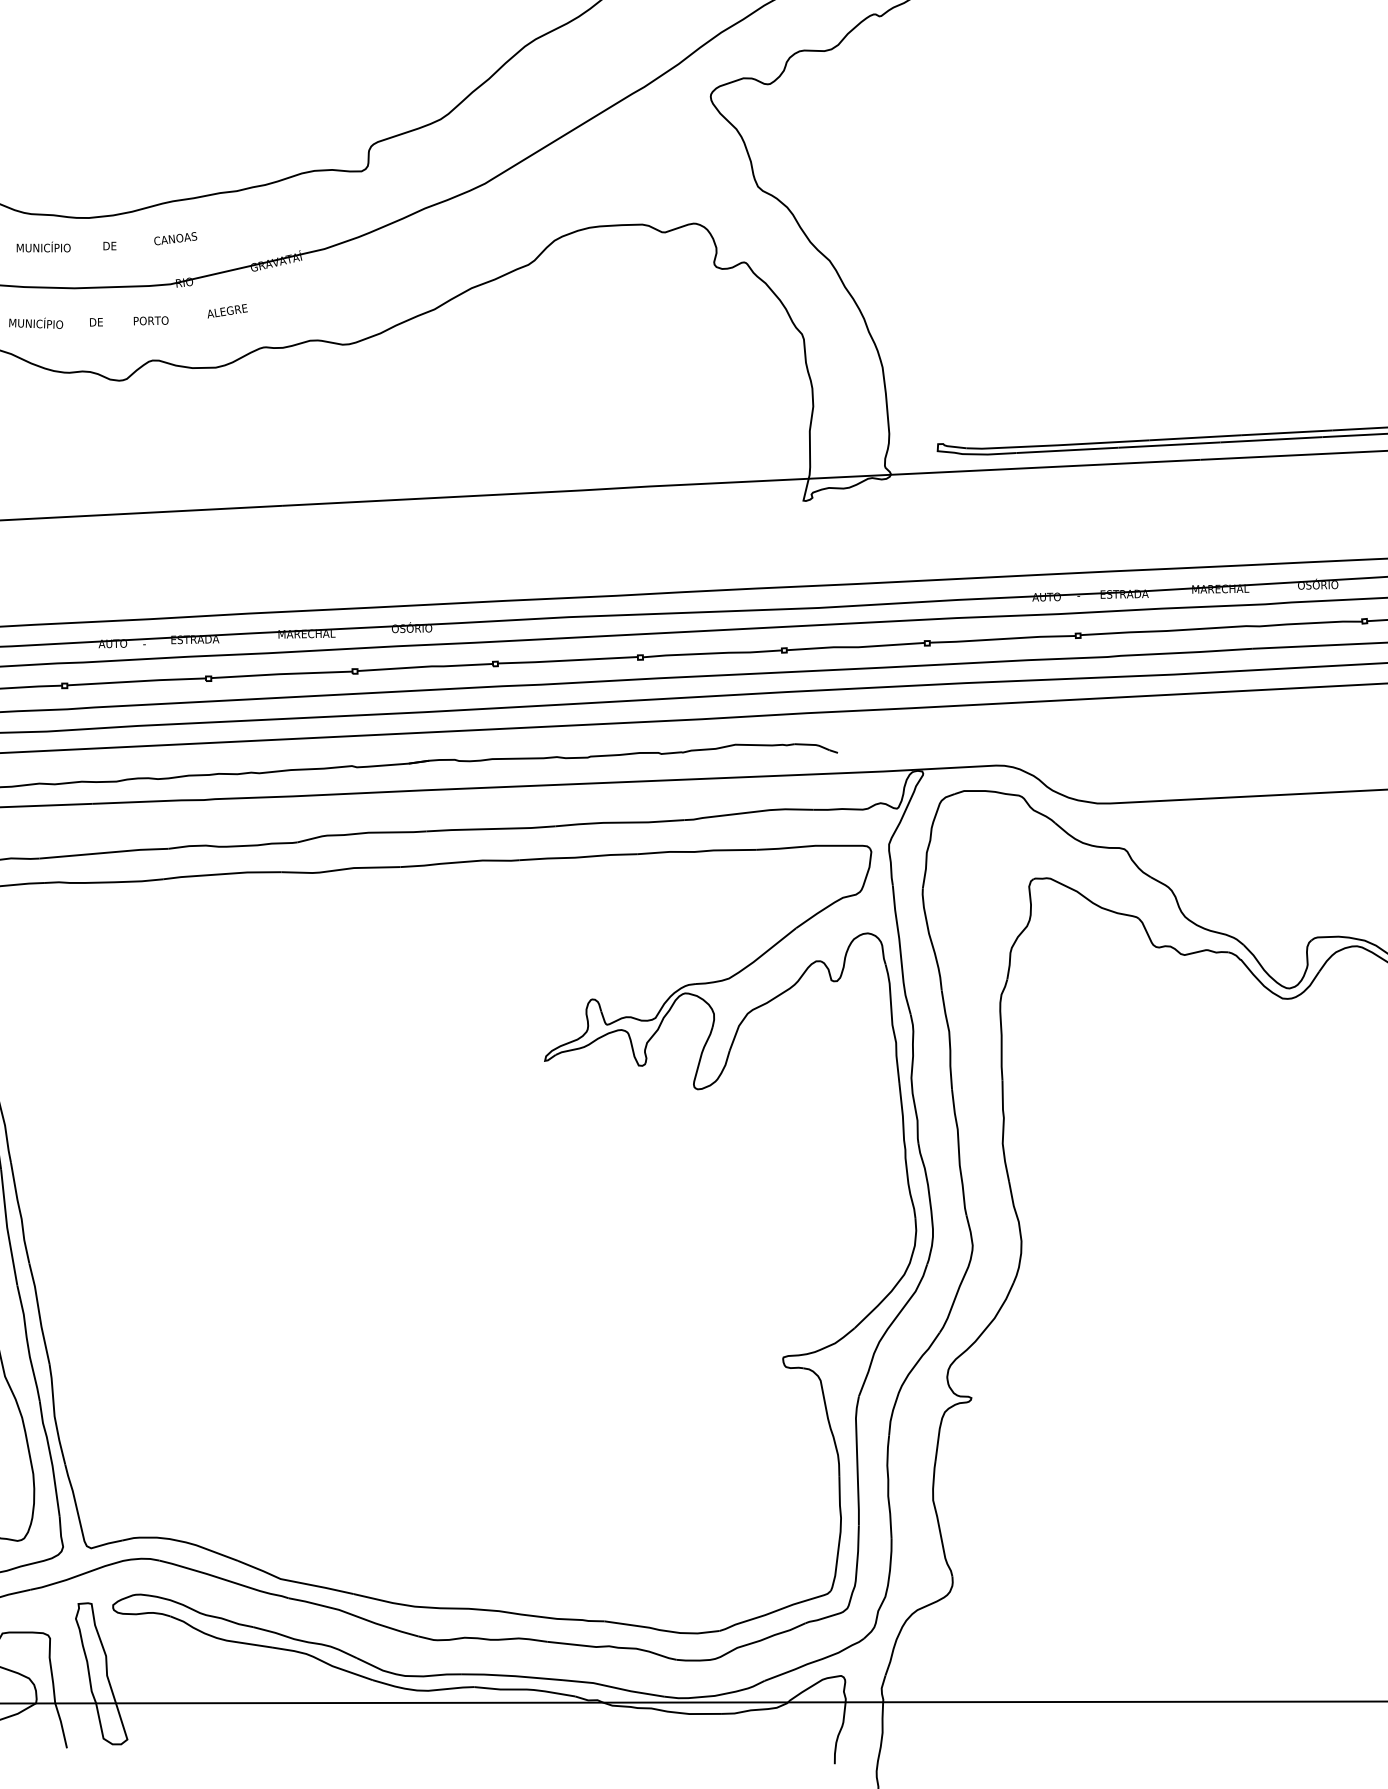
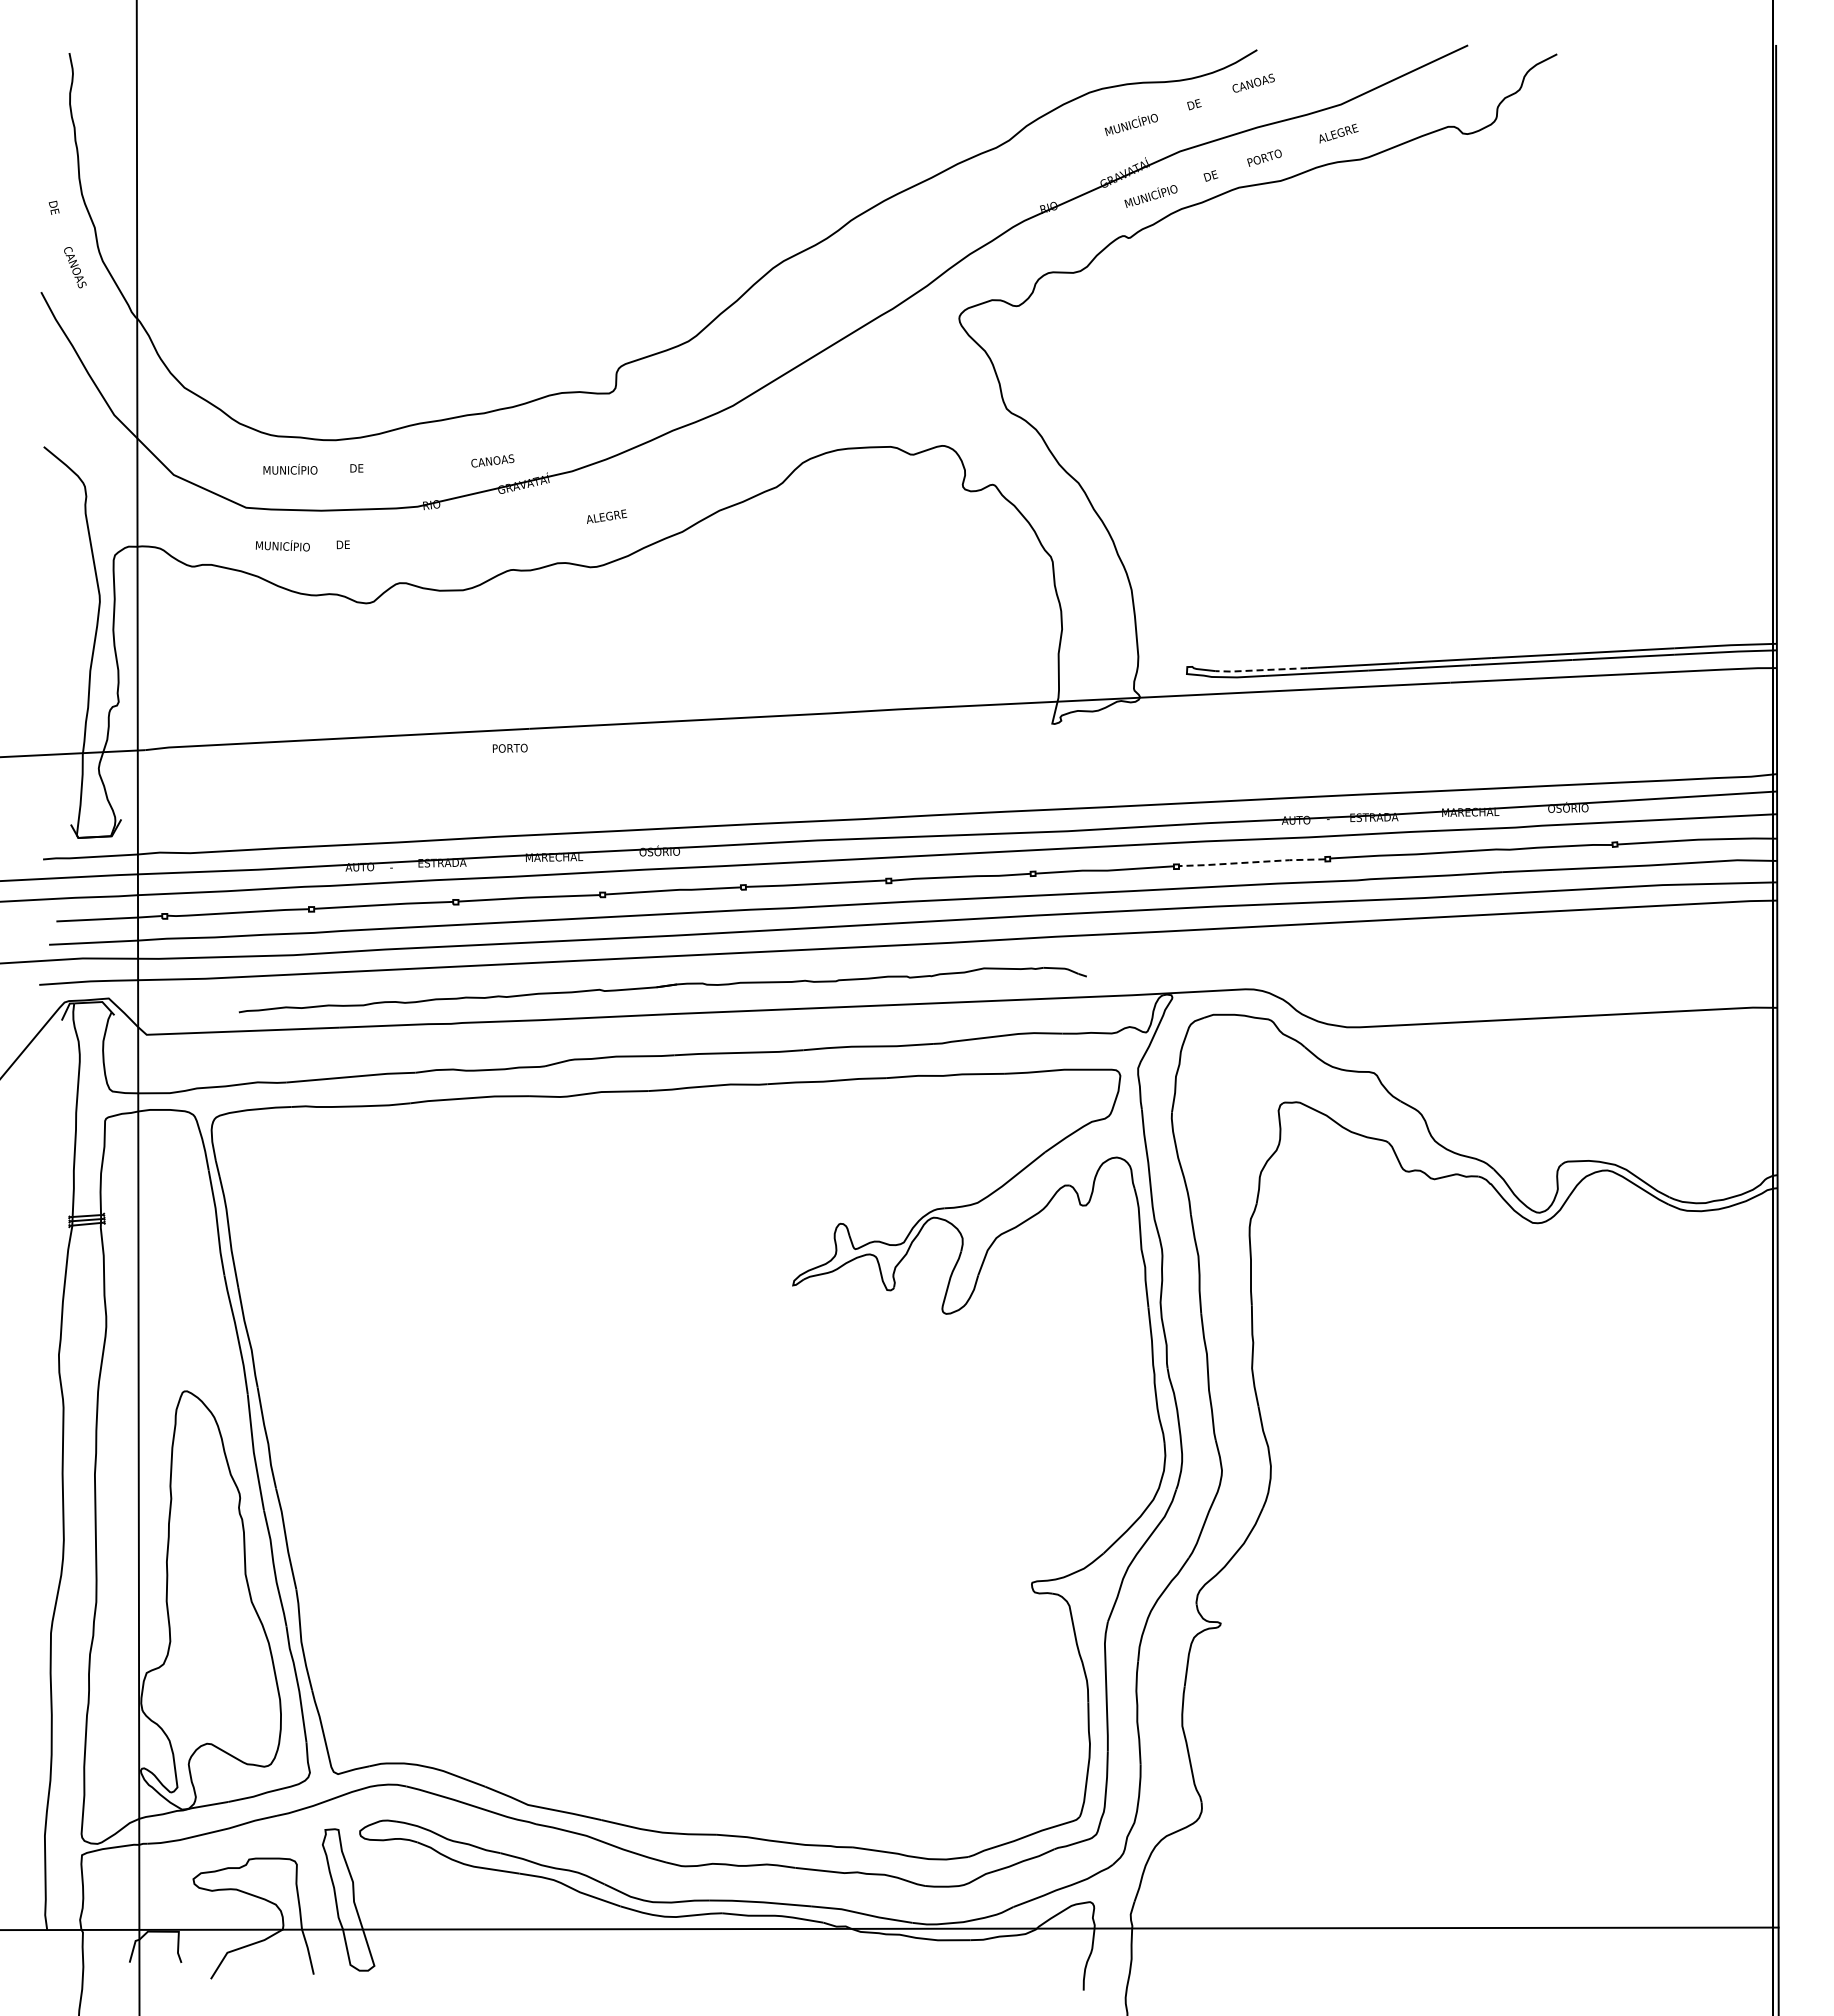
text: (175, 238) -> (492, 460), moved
text: (228, 311) -> (607, 516), moved
text: (150, 319) -> (509, 747), moved
line: (1011, 447) -> (1260, 670), solid -> dashed
line: (1002, 639) -> (1251, 862), solid -> dashed

